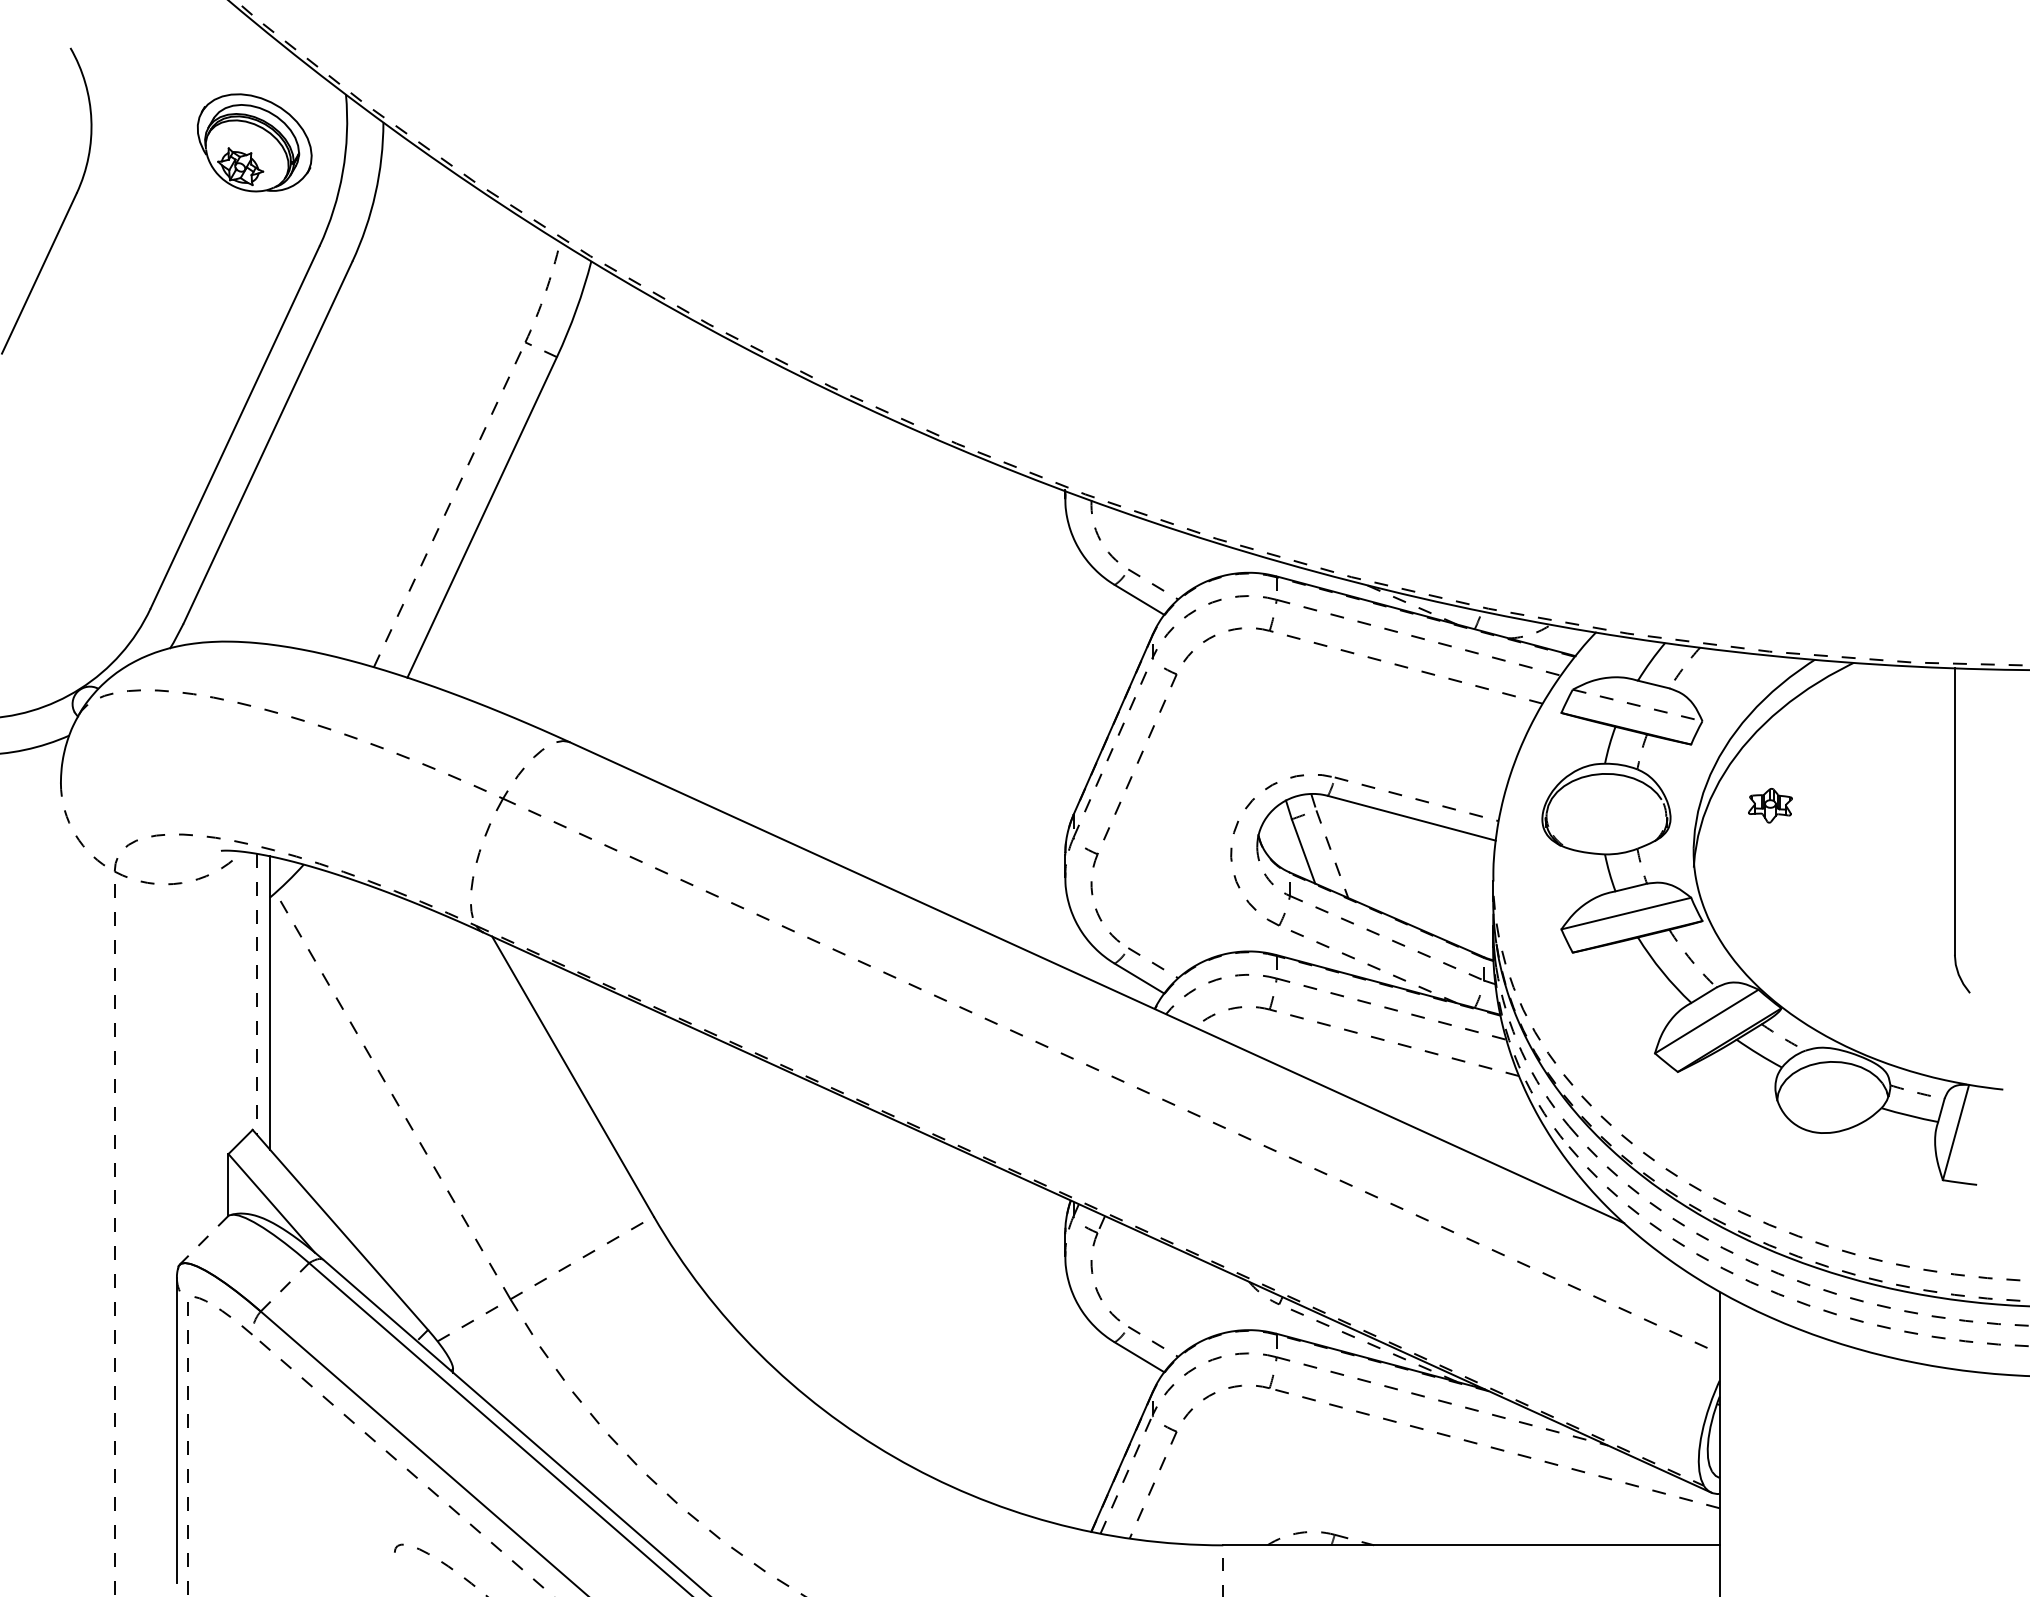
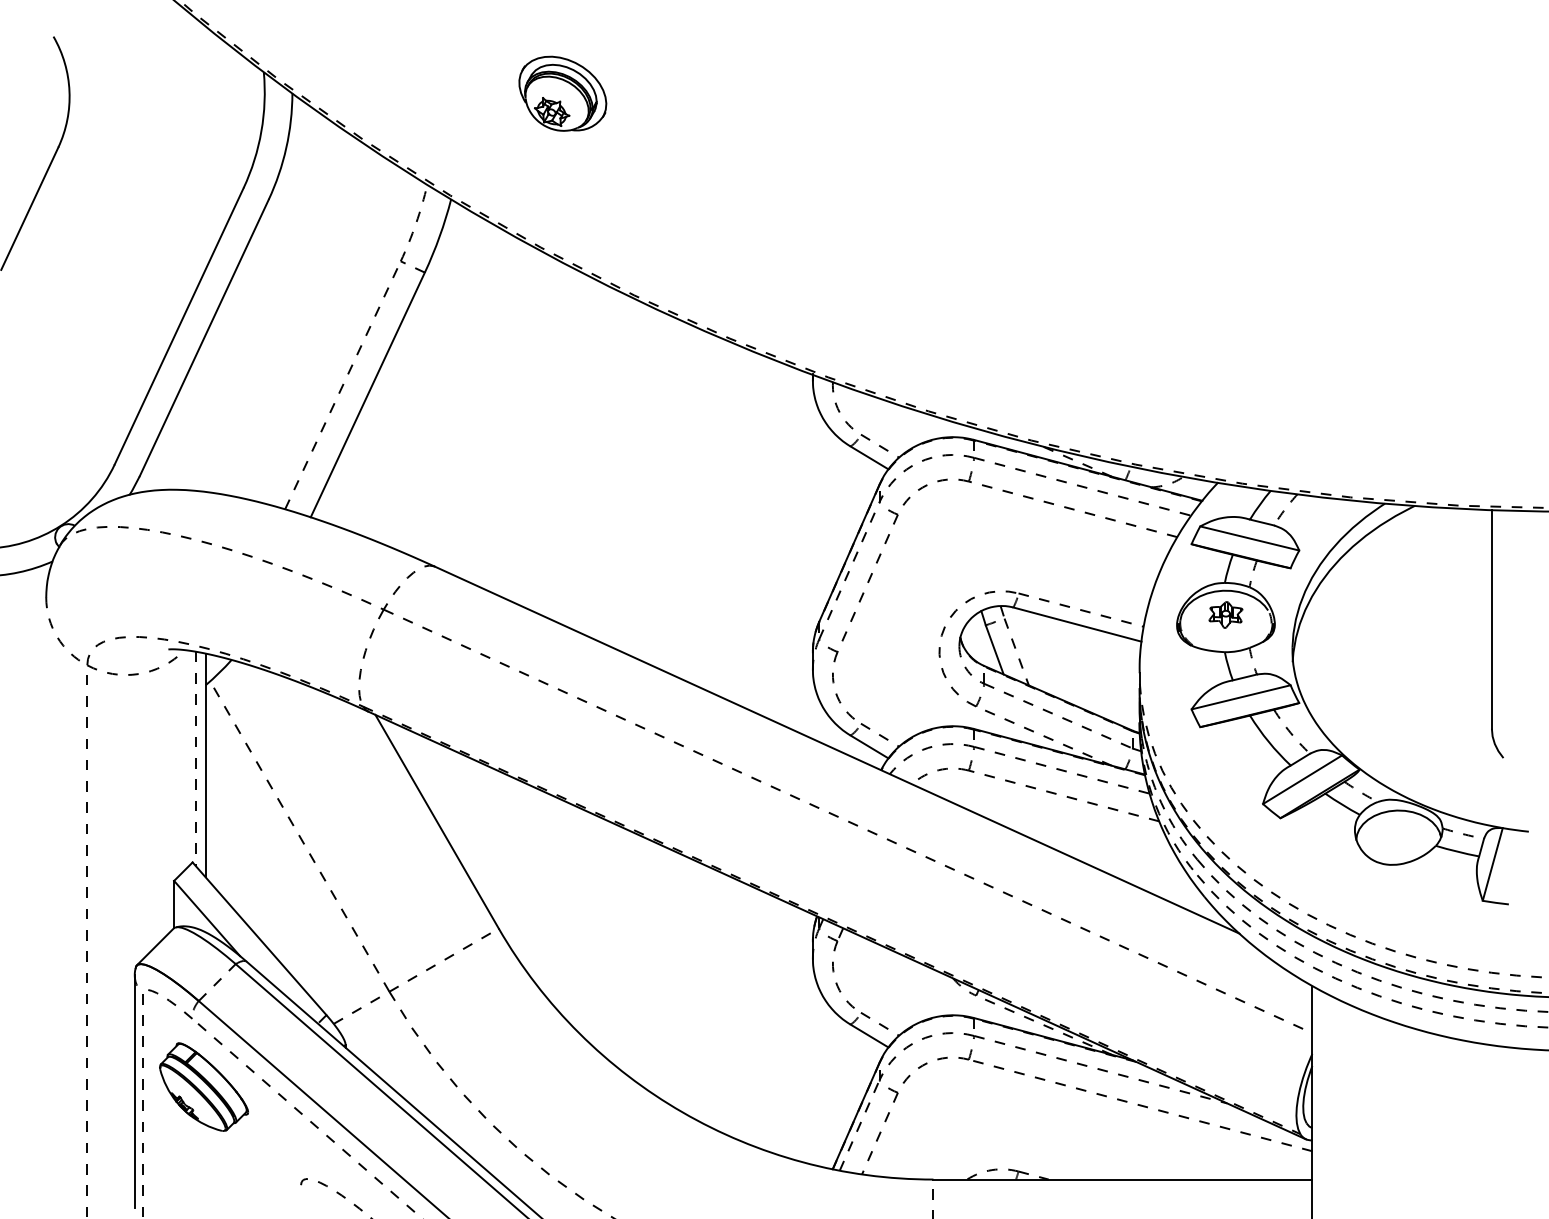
part: (254, 142) -> (562, 93), moved
line: (1637, 705) -> (1249, 538), dashed -> solid
part: (1770, 805) -> (1225, 614), moved
line: (203, 1240) -> (155, 946), dashed -> solid
part: (267, 1423) -> (203, 1086), added

